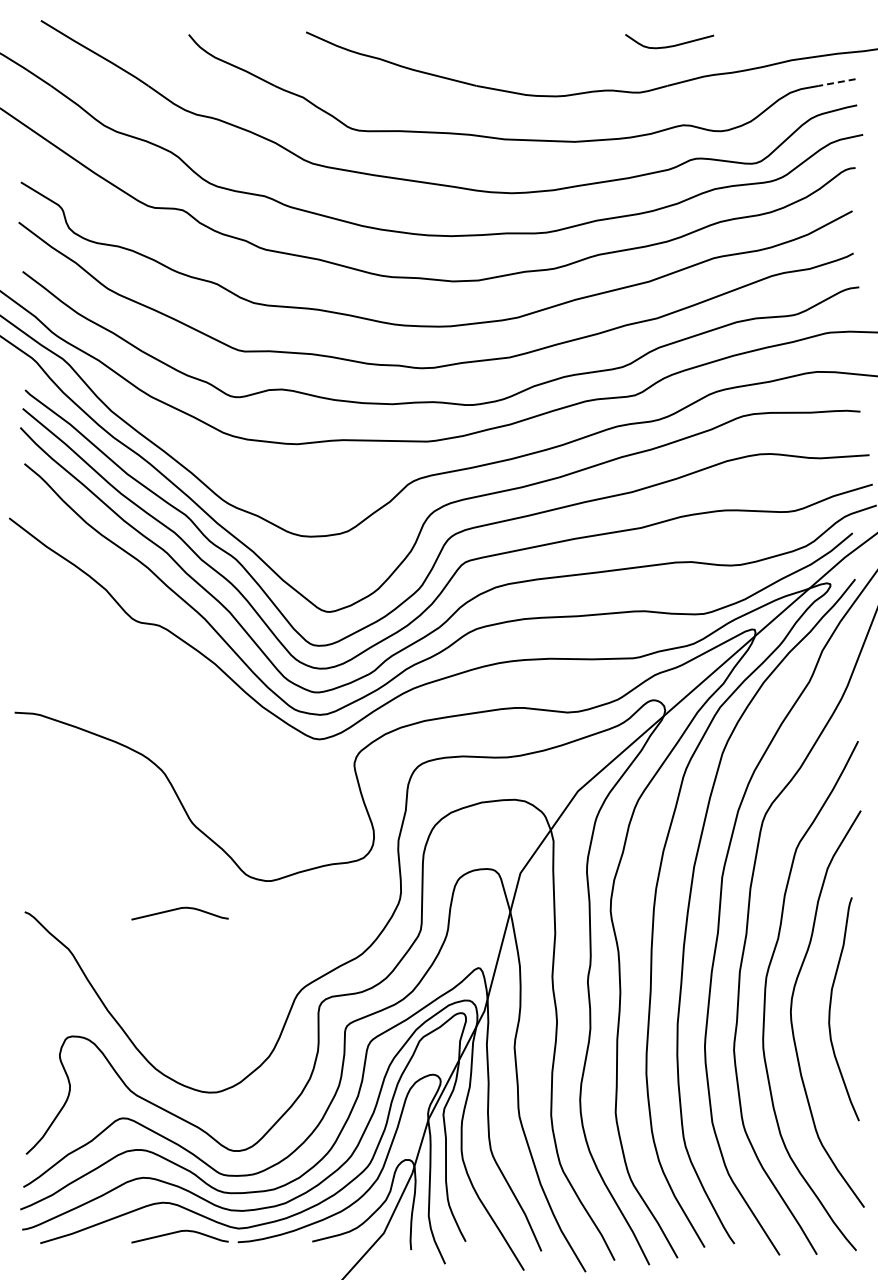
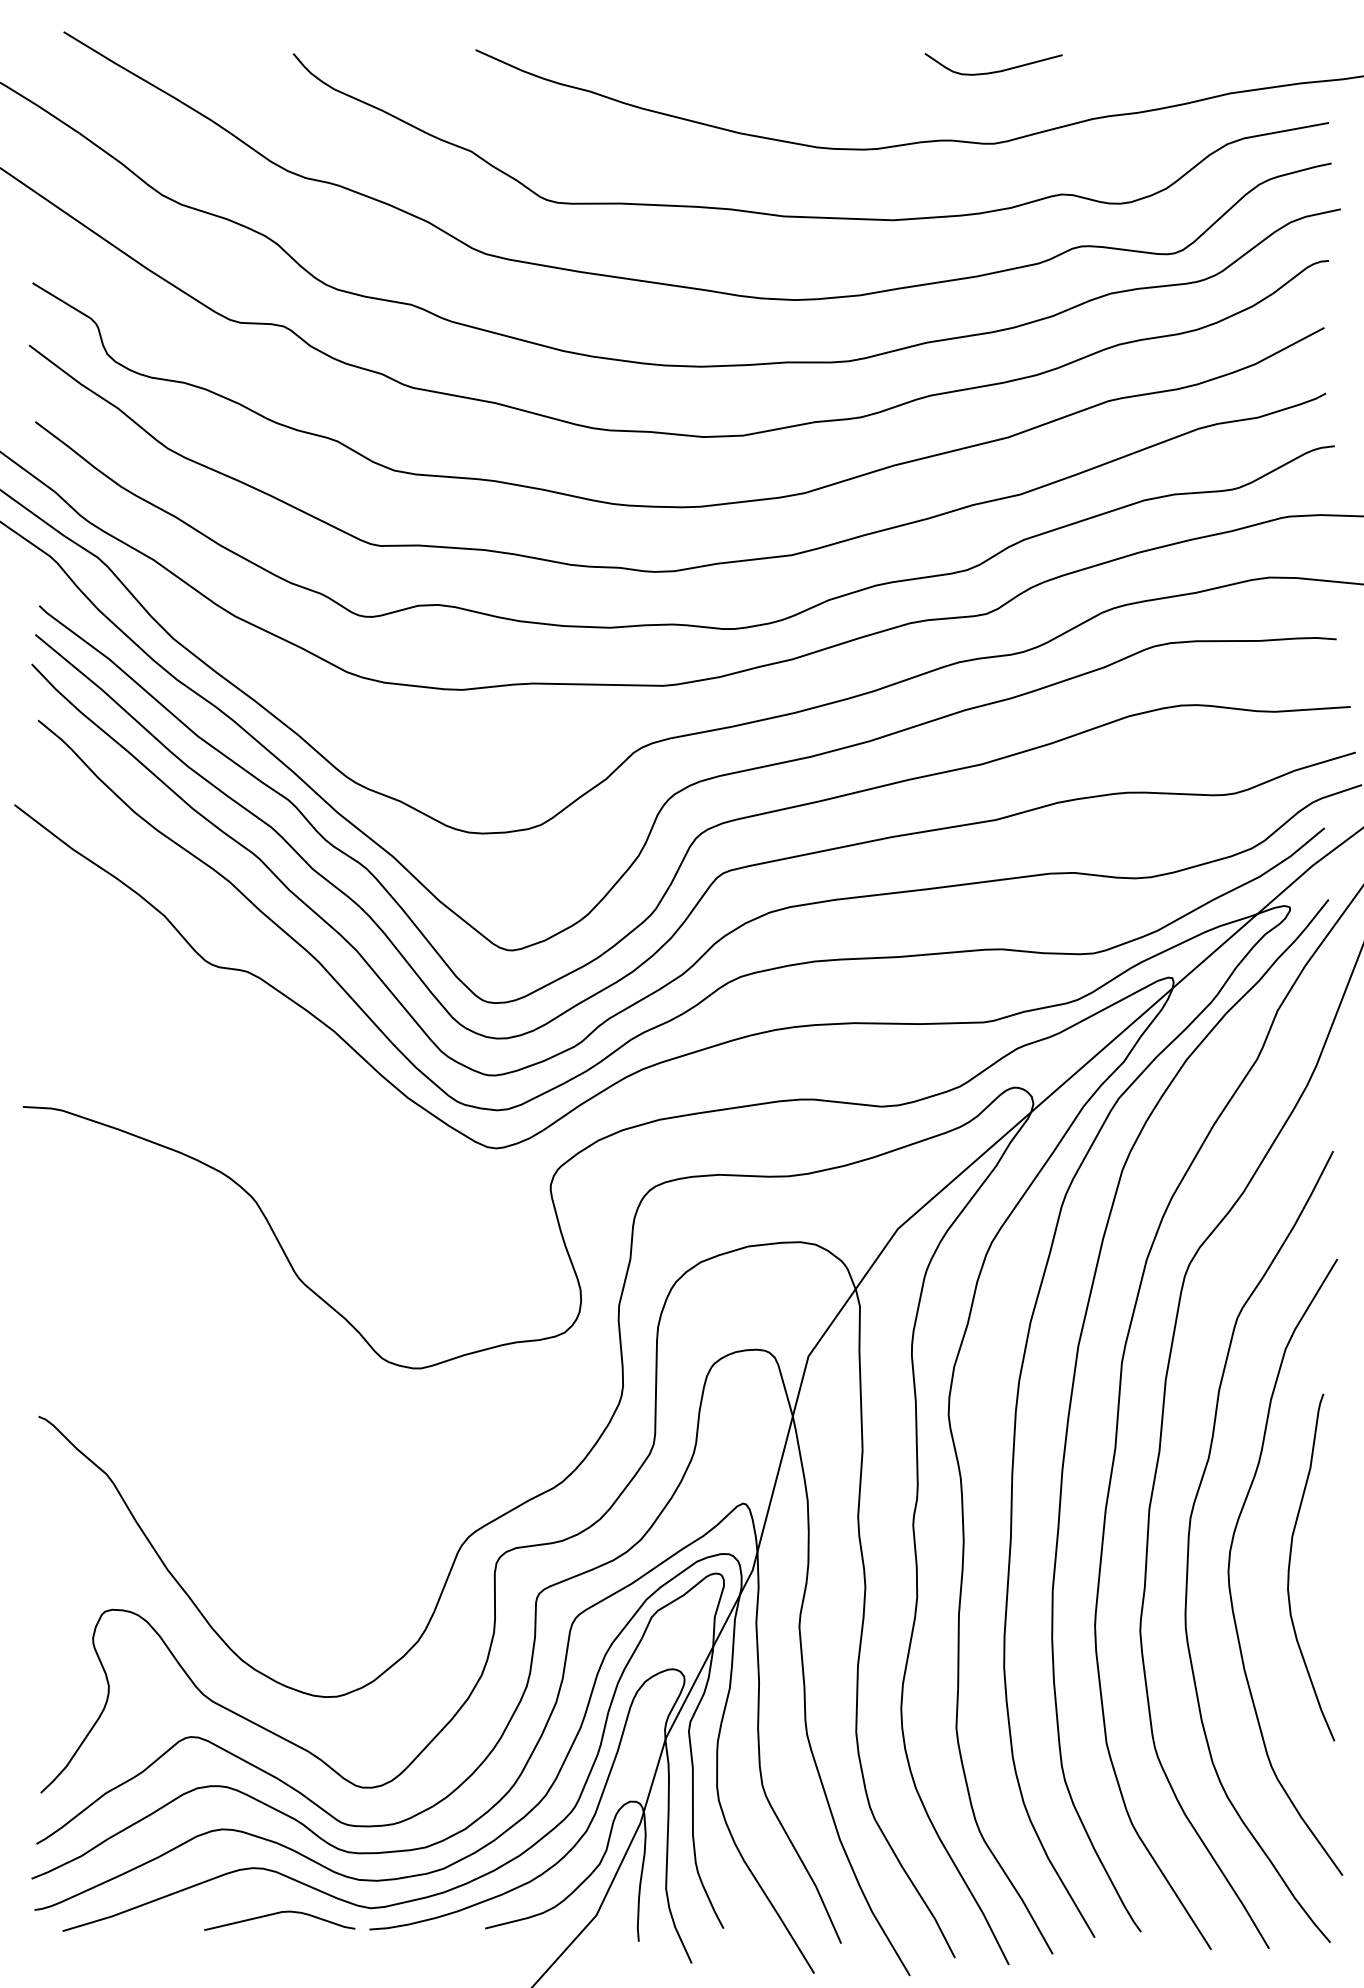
curve: (669, 45) -> (993, 70), moved
line: (837, 82) -> (1300, 128), dashed -> solid
curve: (179, 909) -> (278, 1412), removed

